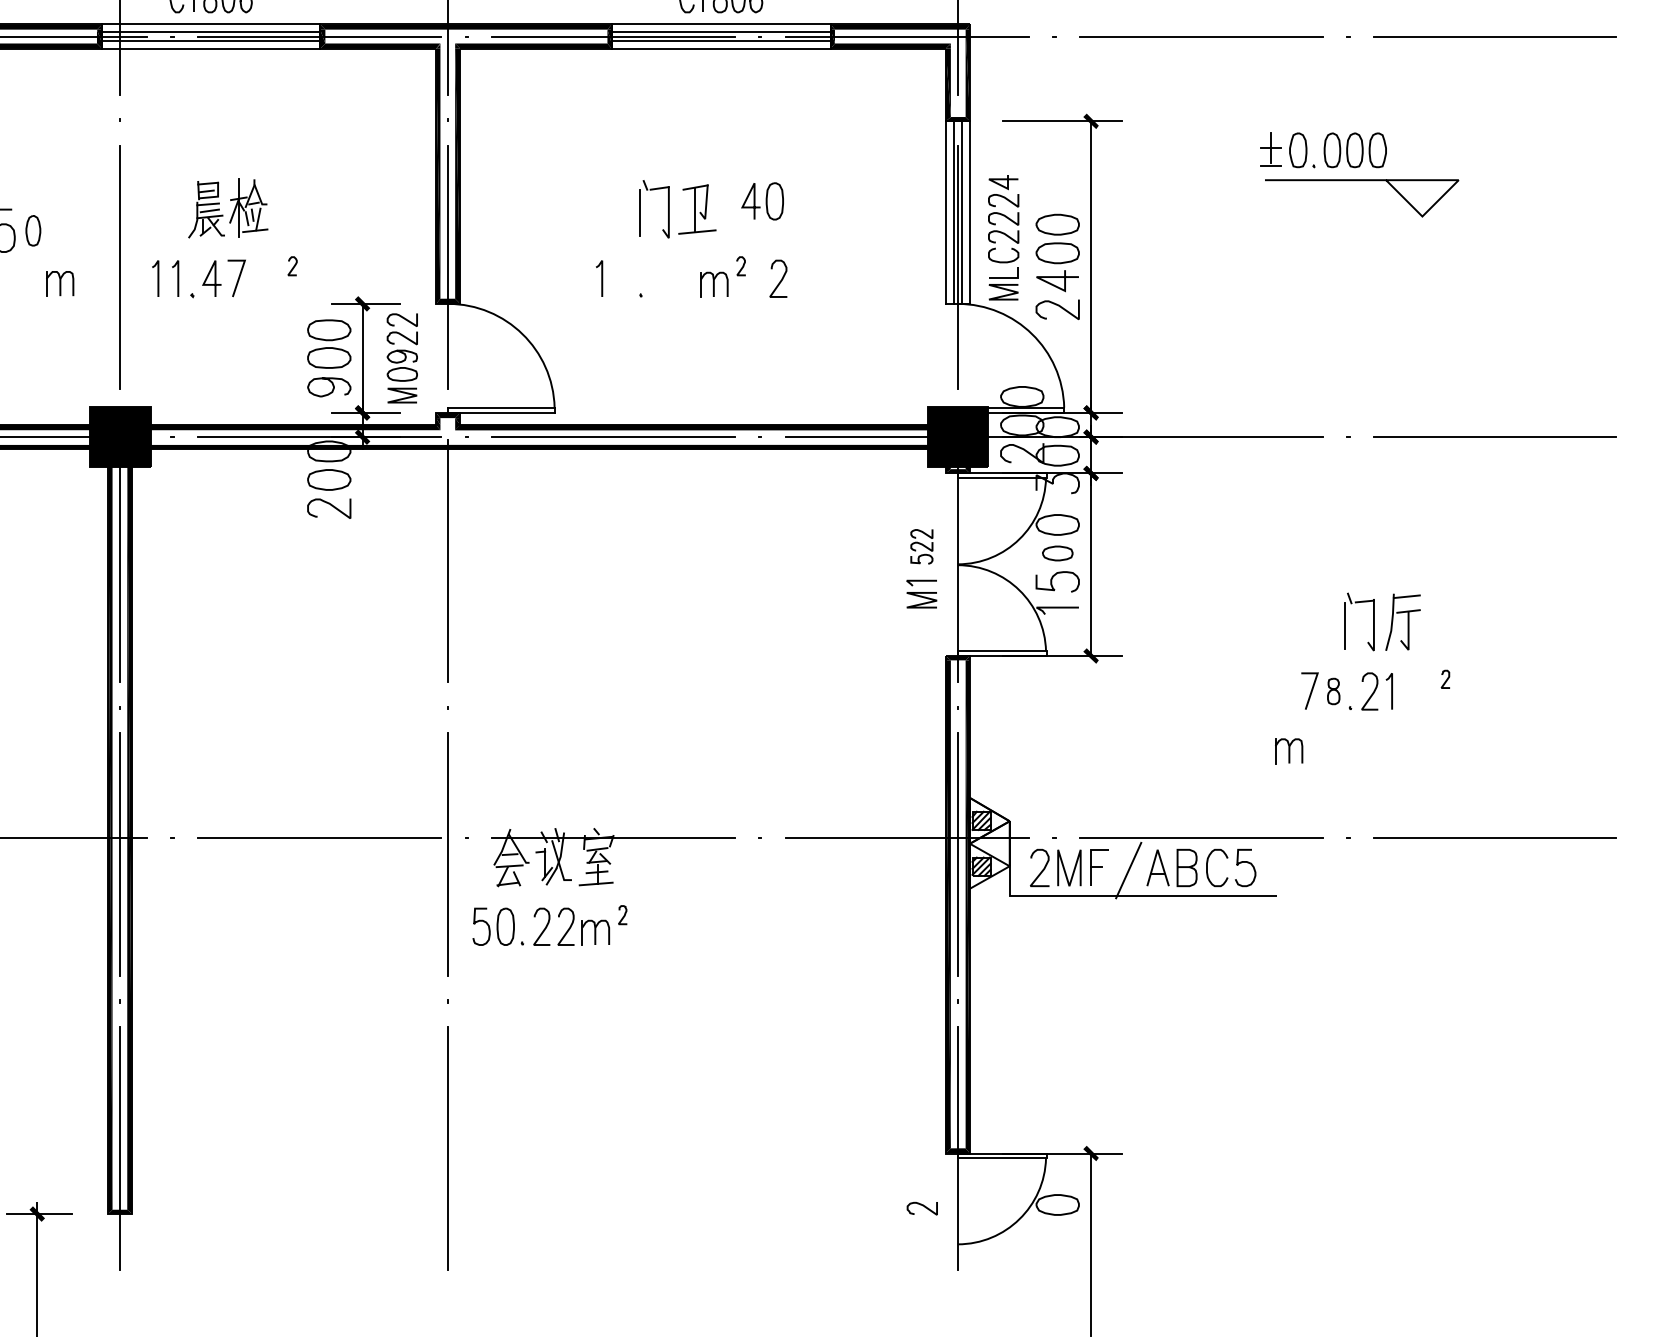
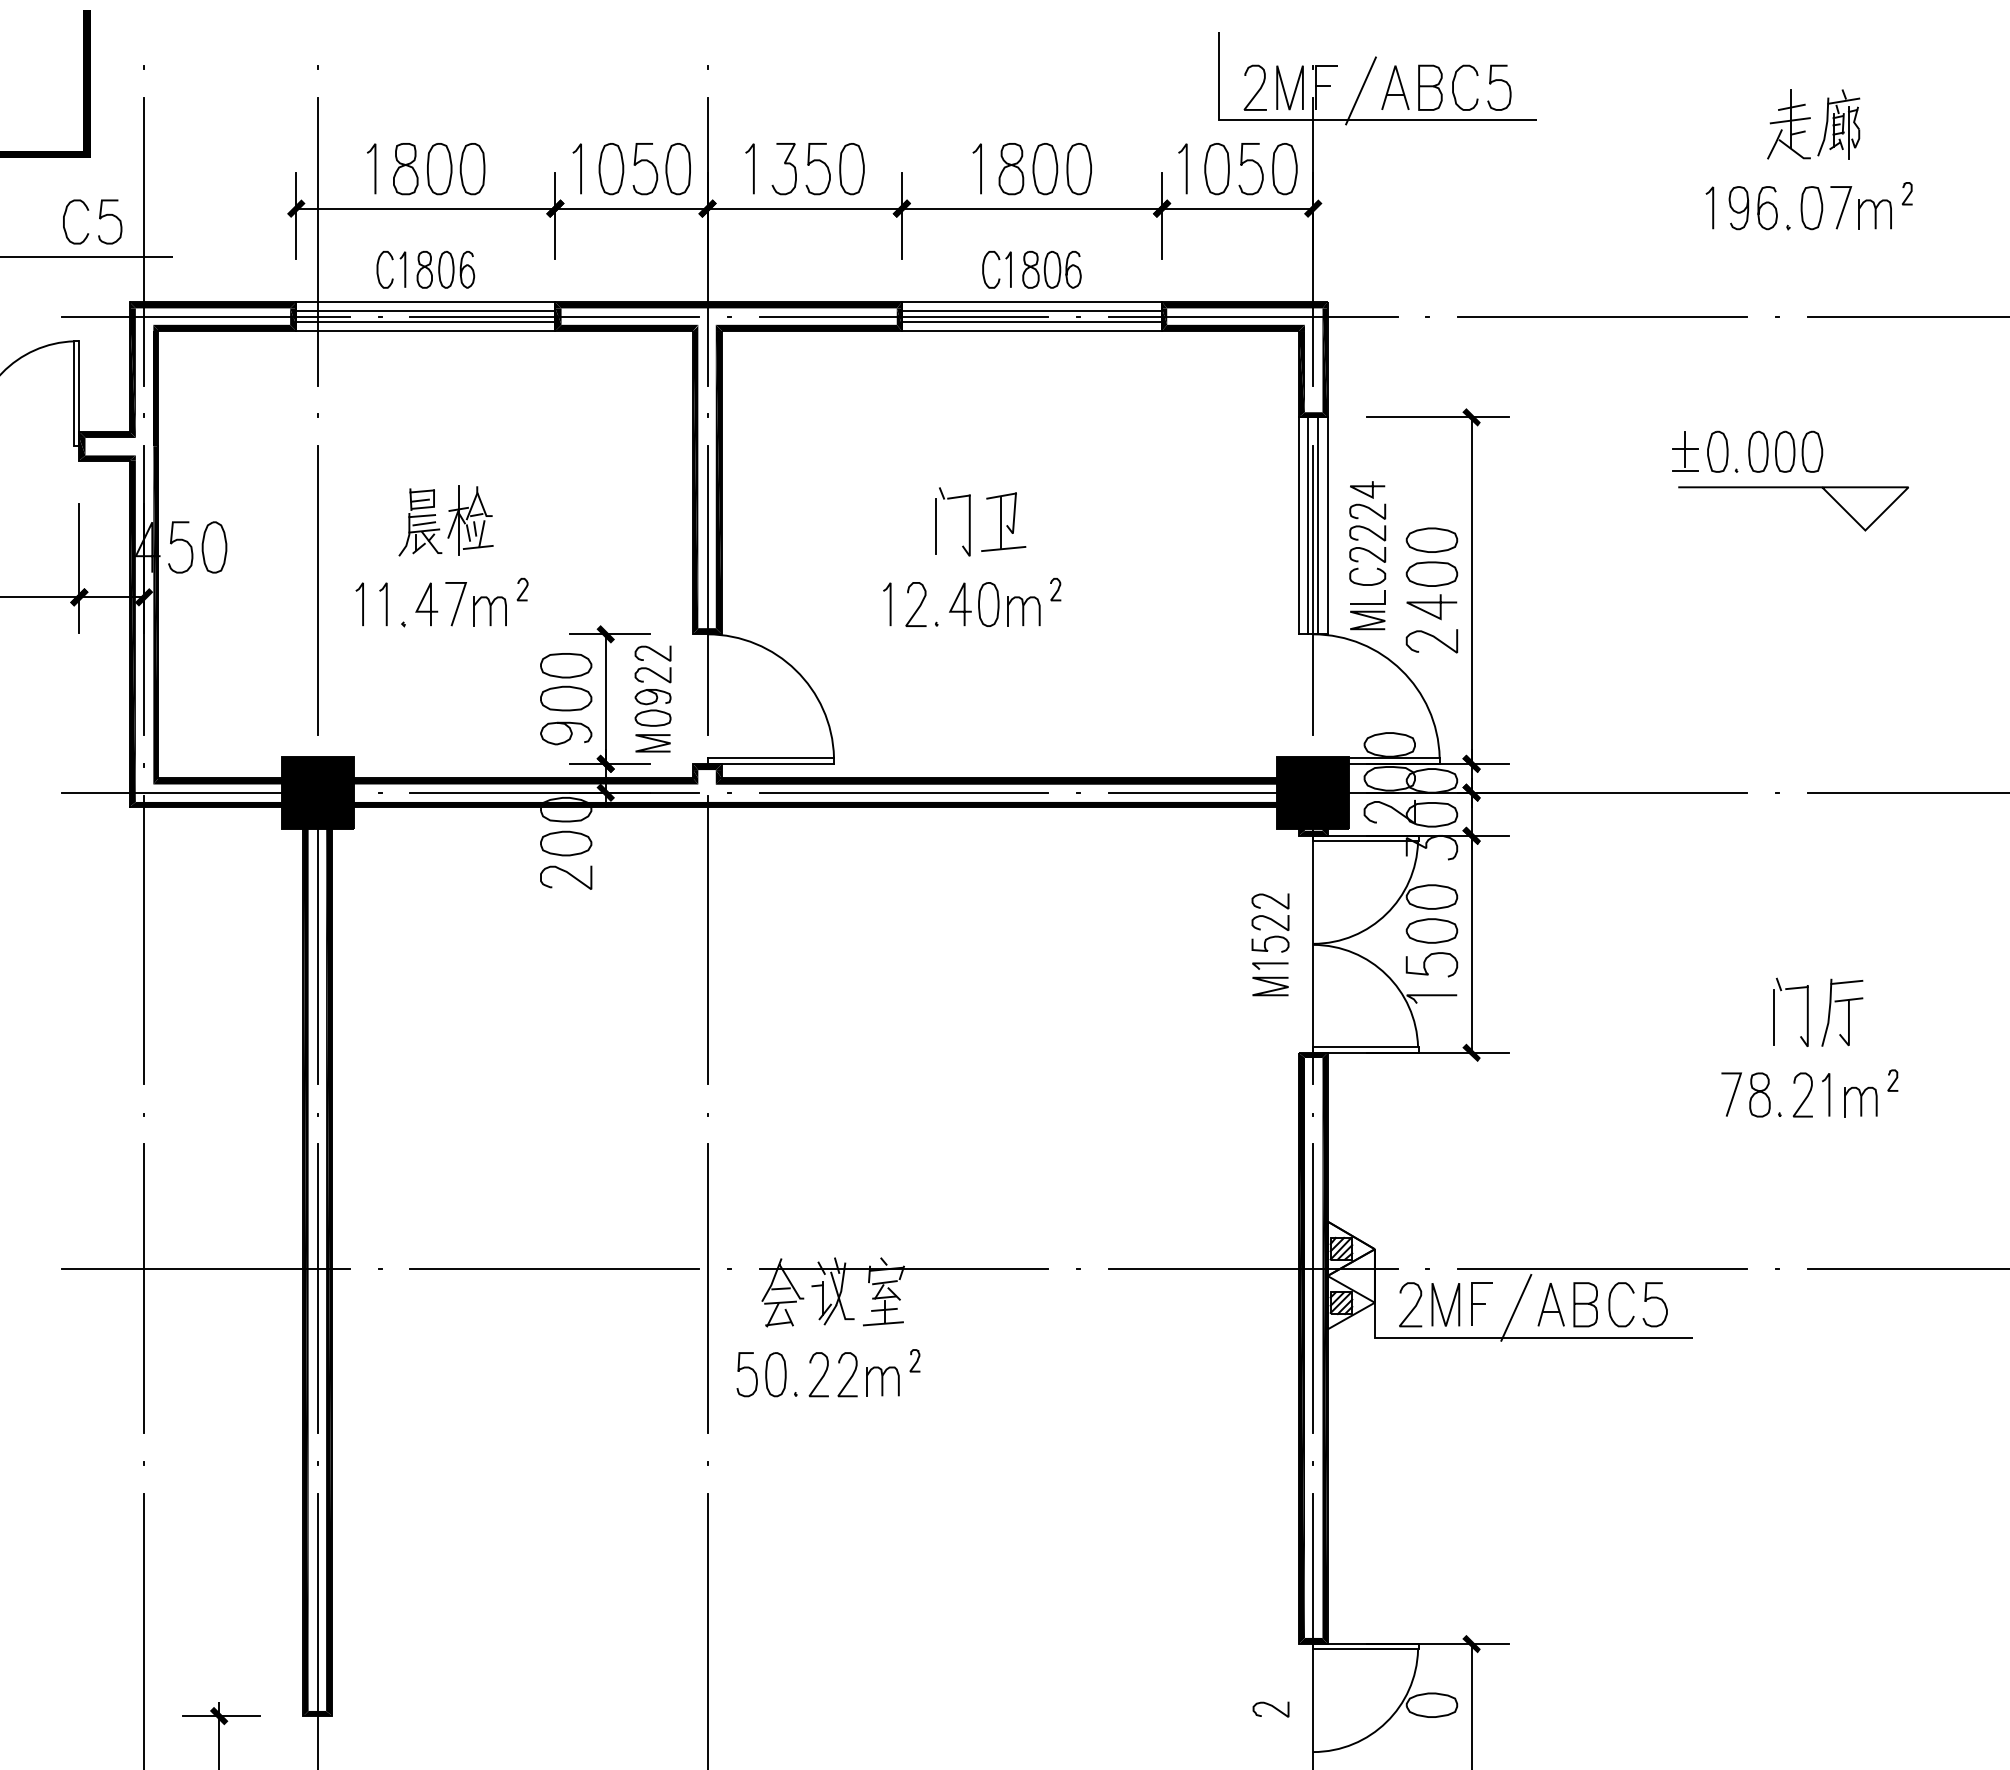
part: (762, 201) -> (974, 604), moved
part: (33, 230) -> (214, 547), size x1.43
curve: (780, 280) -> (918, 606), moved
part: (59, 283) -> (489, 611), moved
part: (921, 546) -> (1270, 922), size x1.43
part: (1057, 553) -> (1431, 930), size x1.43
part: (1333, 691) -> (1759, 1094), size x1.43
part: (1288, 750) -> (1860, 1101), moved

